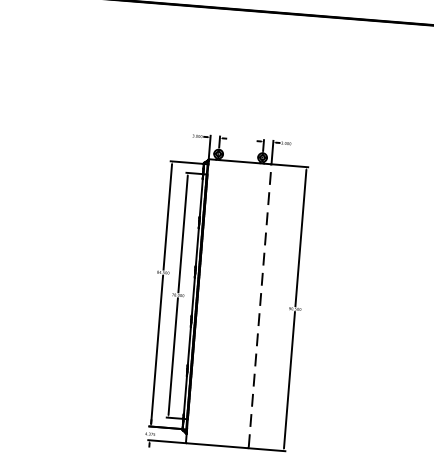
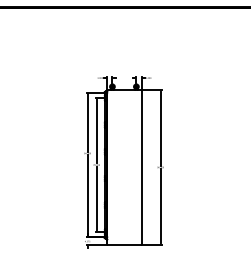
line: (260, 306) -> (141, 167), dashed -> solid

